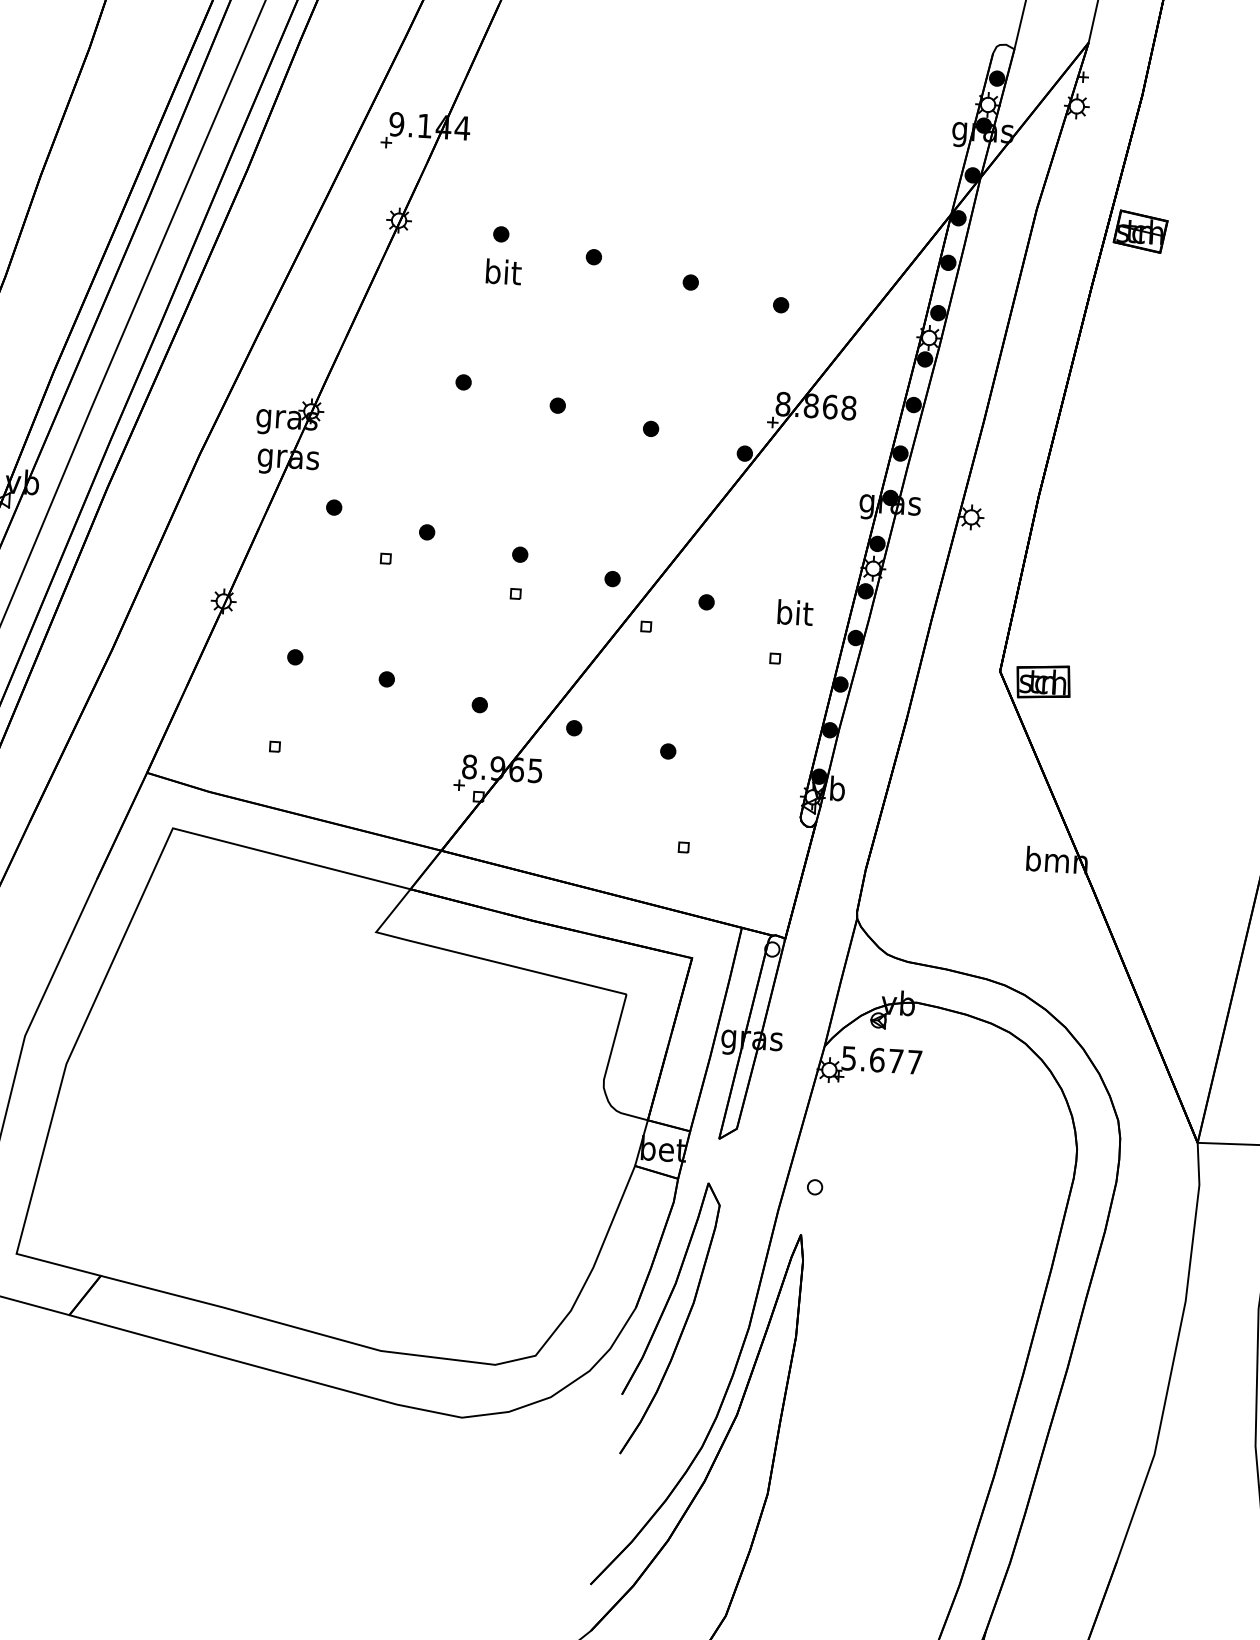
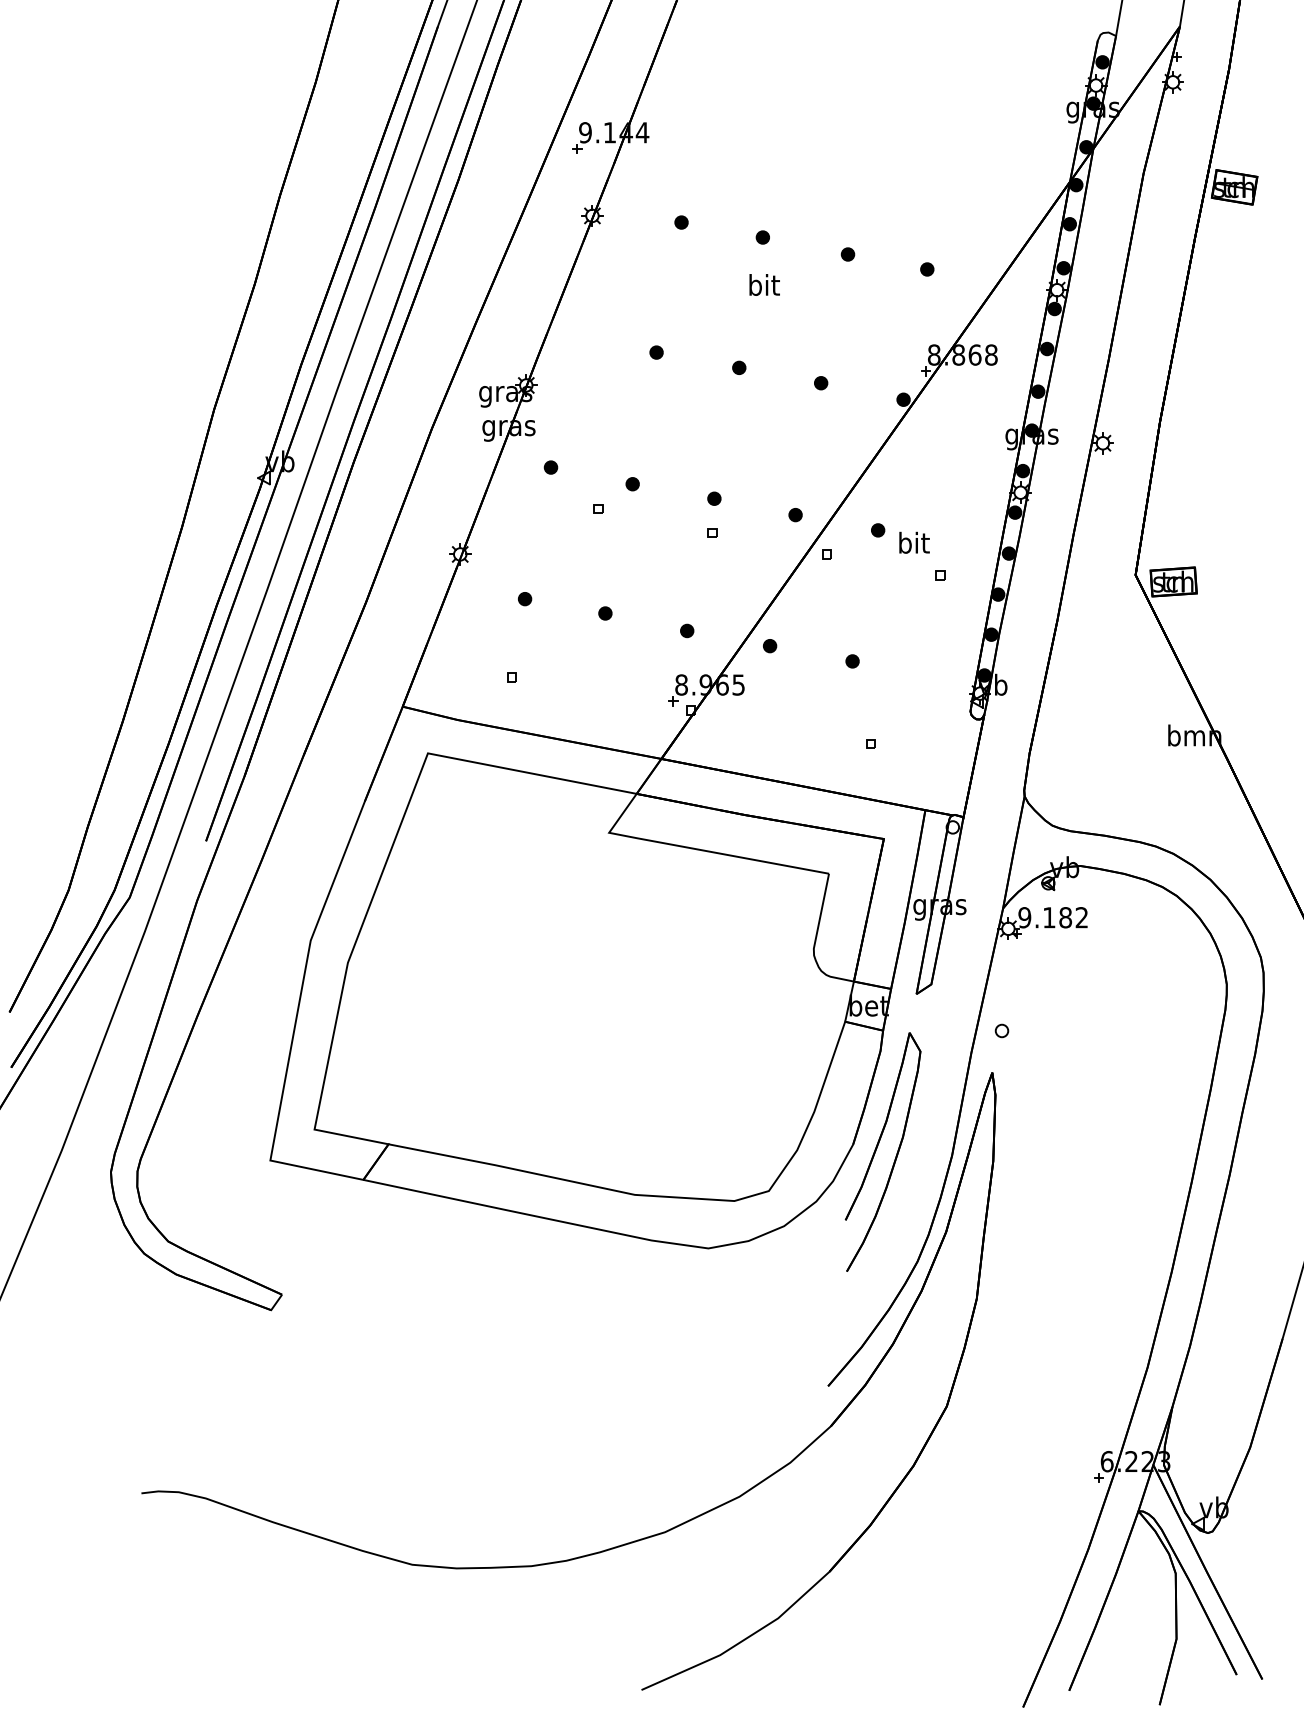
text: (503, 271) -> (764, 284), moved
text: (795, 612) -> (914, 542), moved
text: (880, 1060) -> (1052, 917), 5.677 -> 9.182

